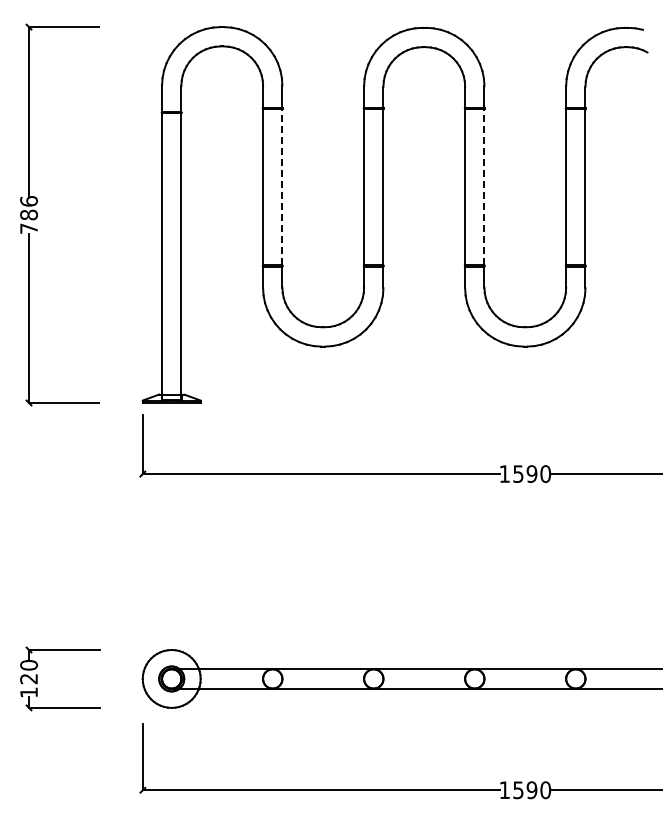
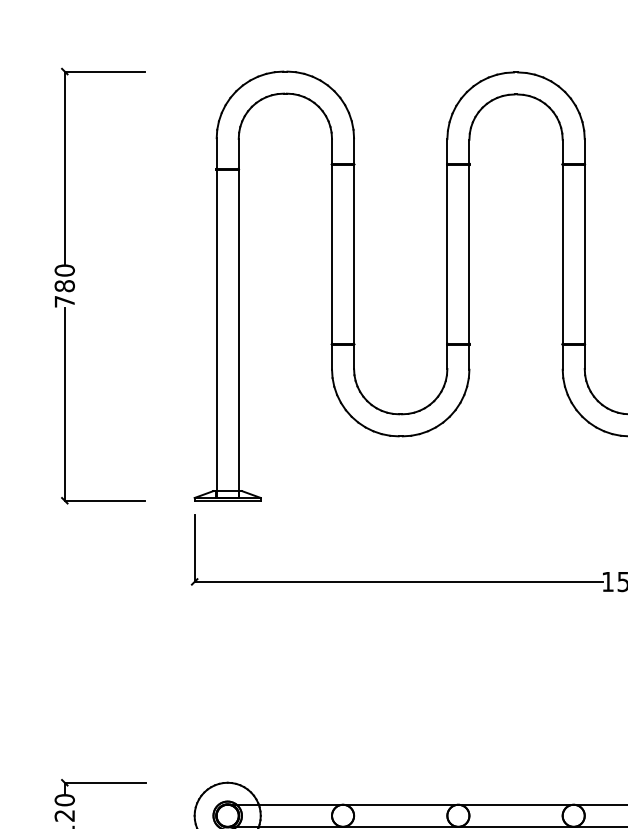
line: (282, 186) -> (354, 253), dashed -> solid
line: (484, 186) -> (584, 253), dashed -> solid
text: (28, 201) -> (64, 270), 786 -> 780

